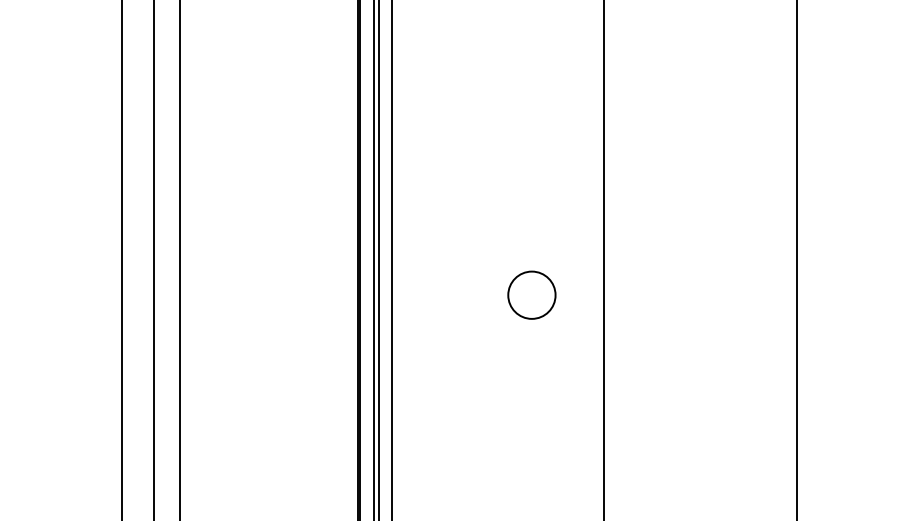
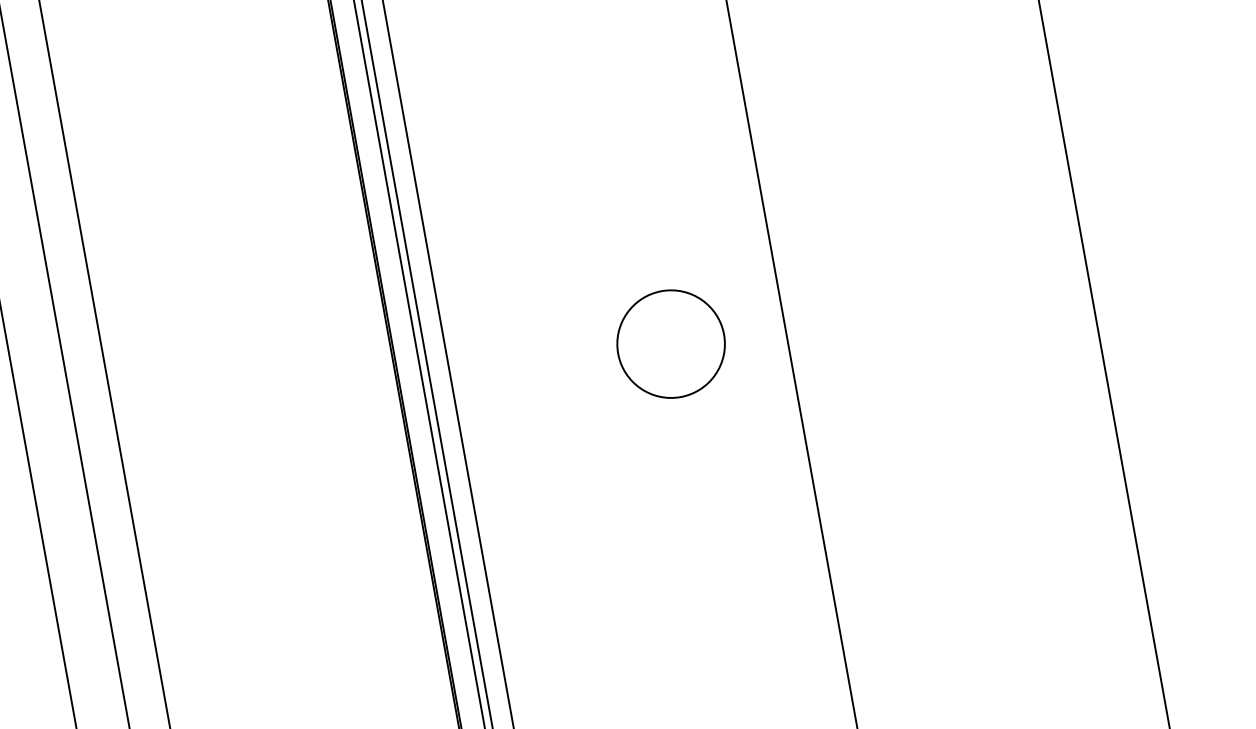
circle: (531, 294) -> (670, 342), size x1.43

